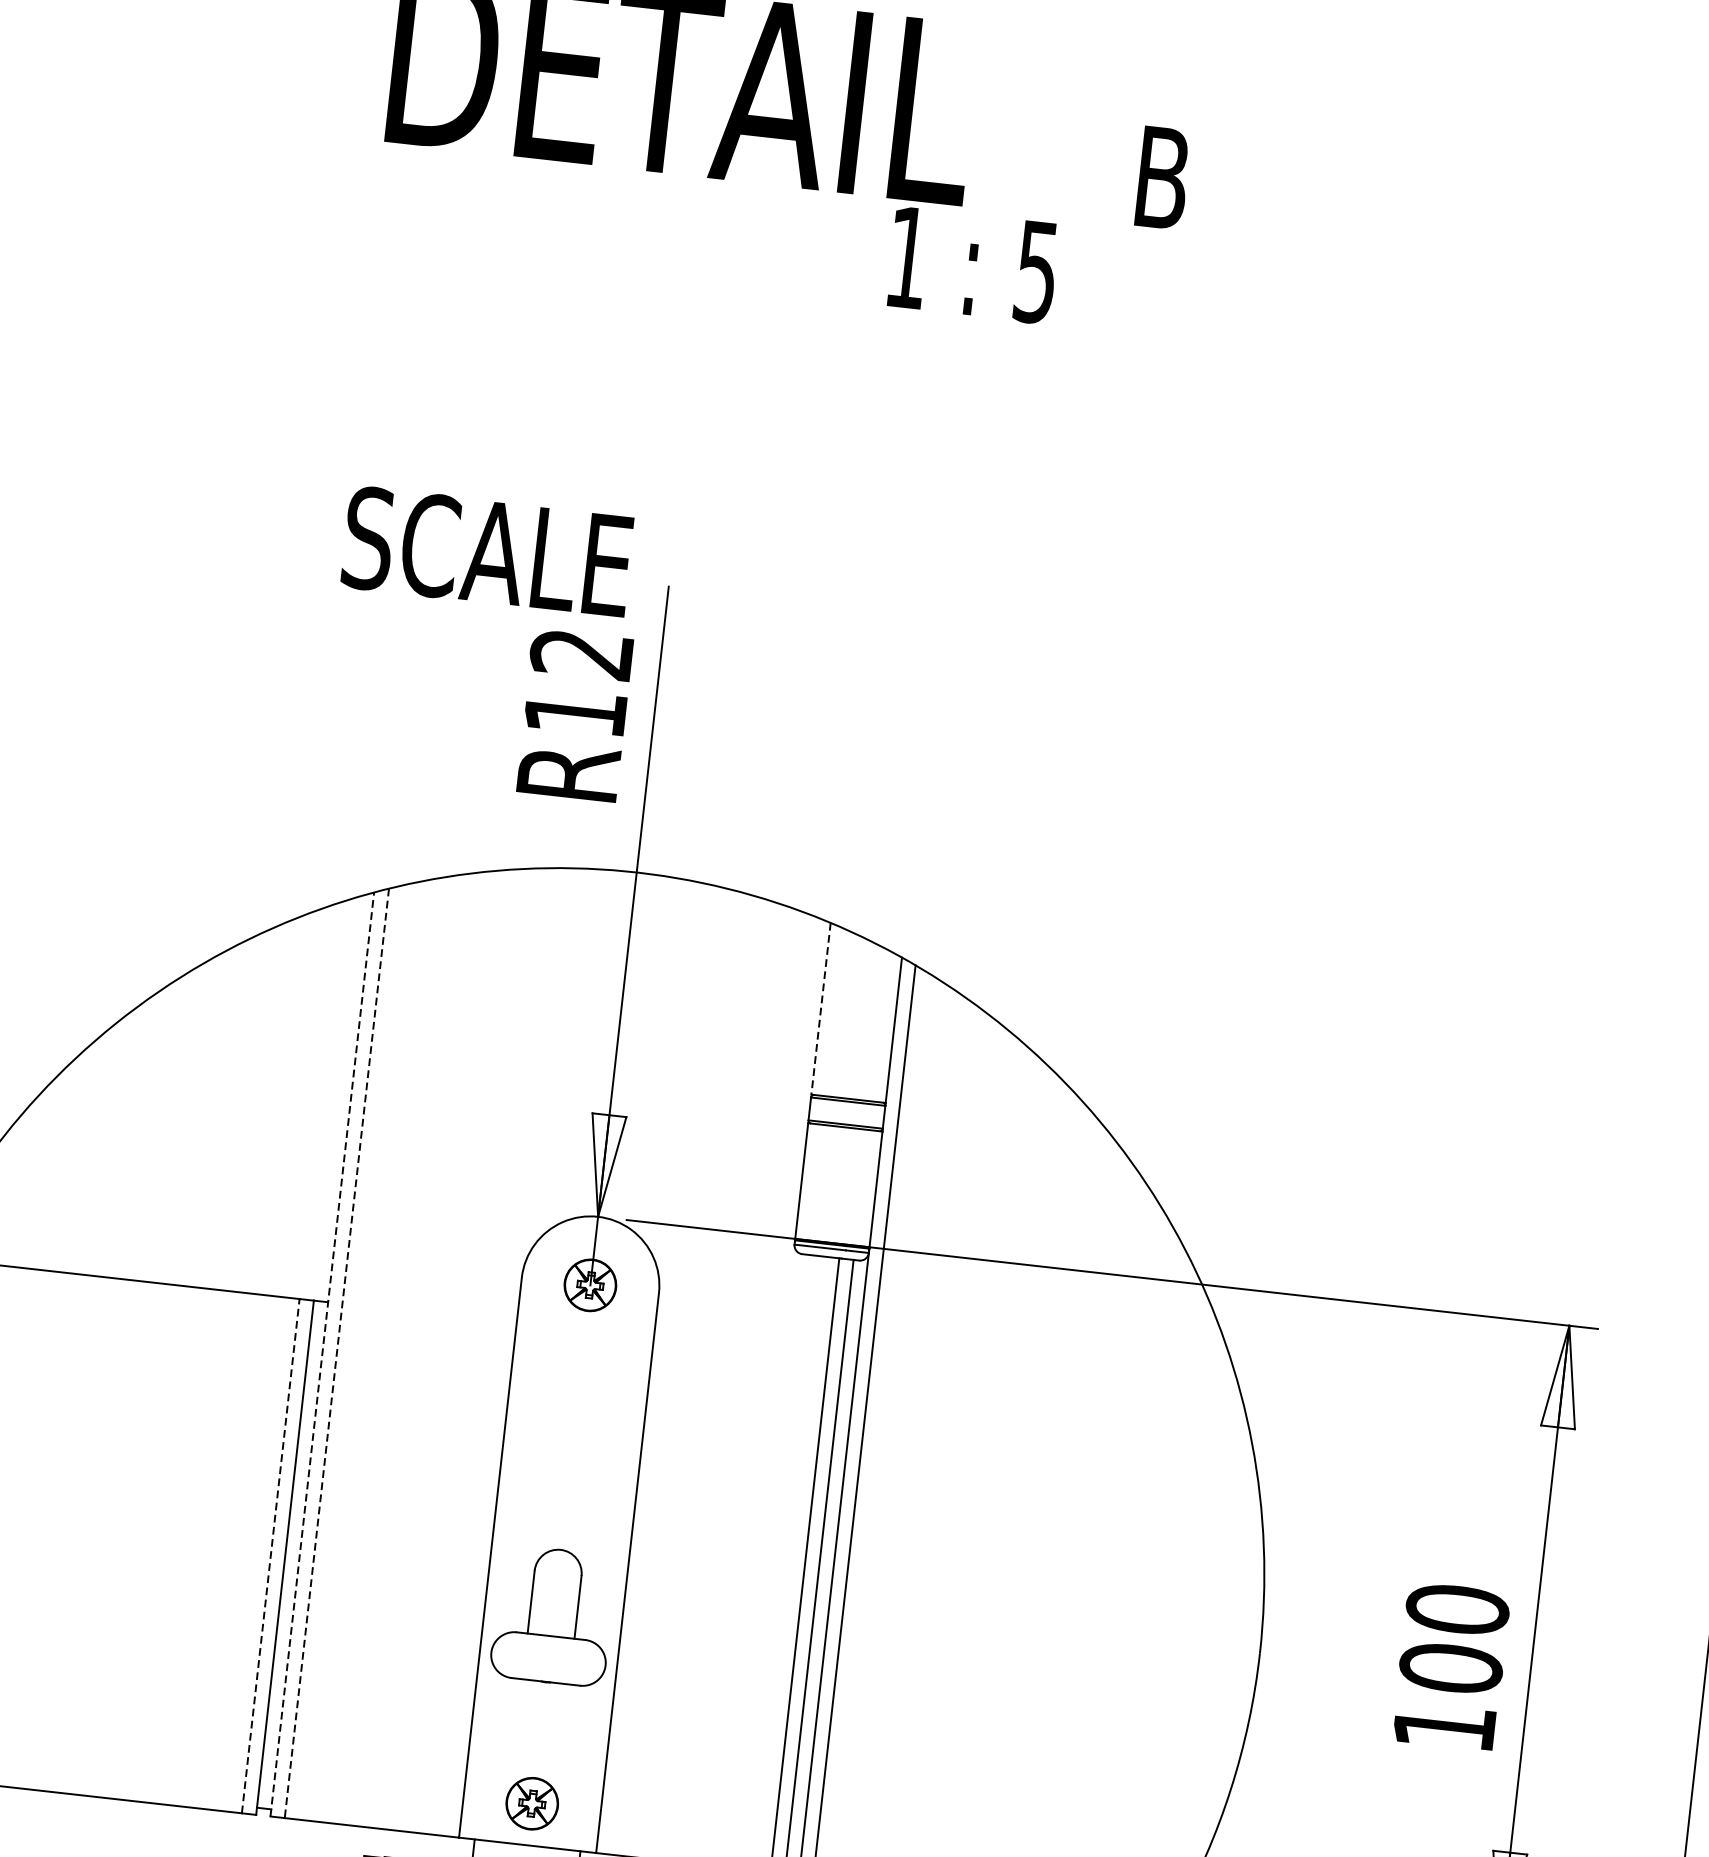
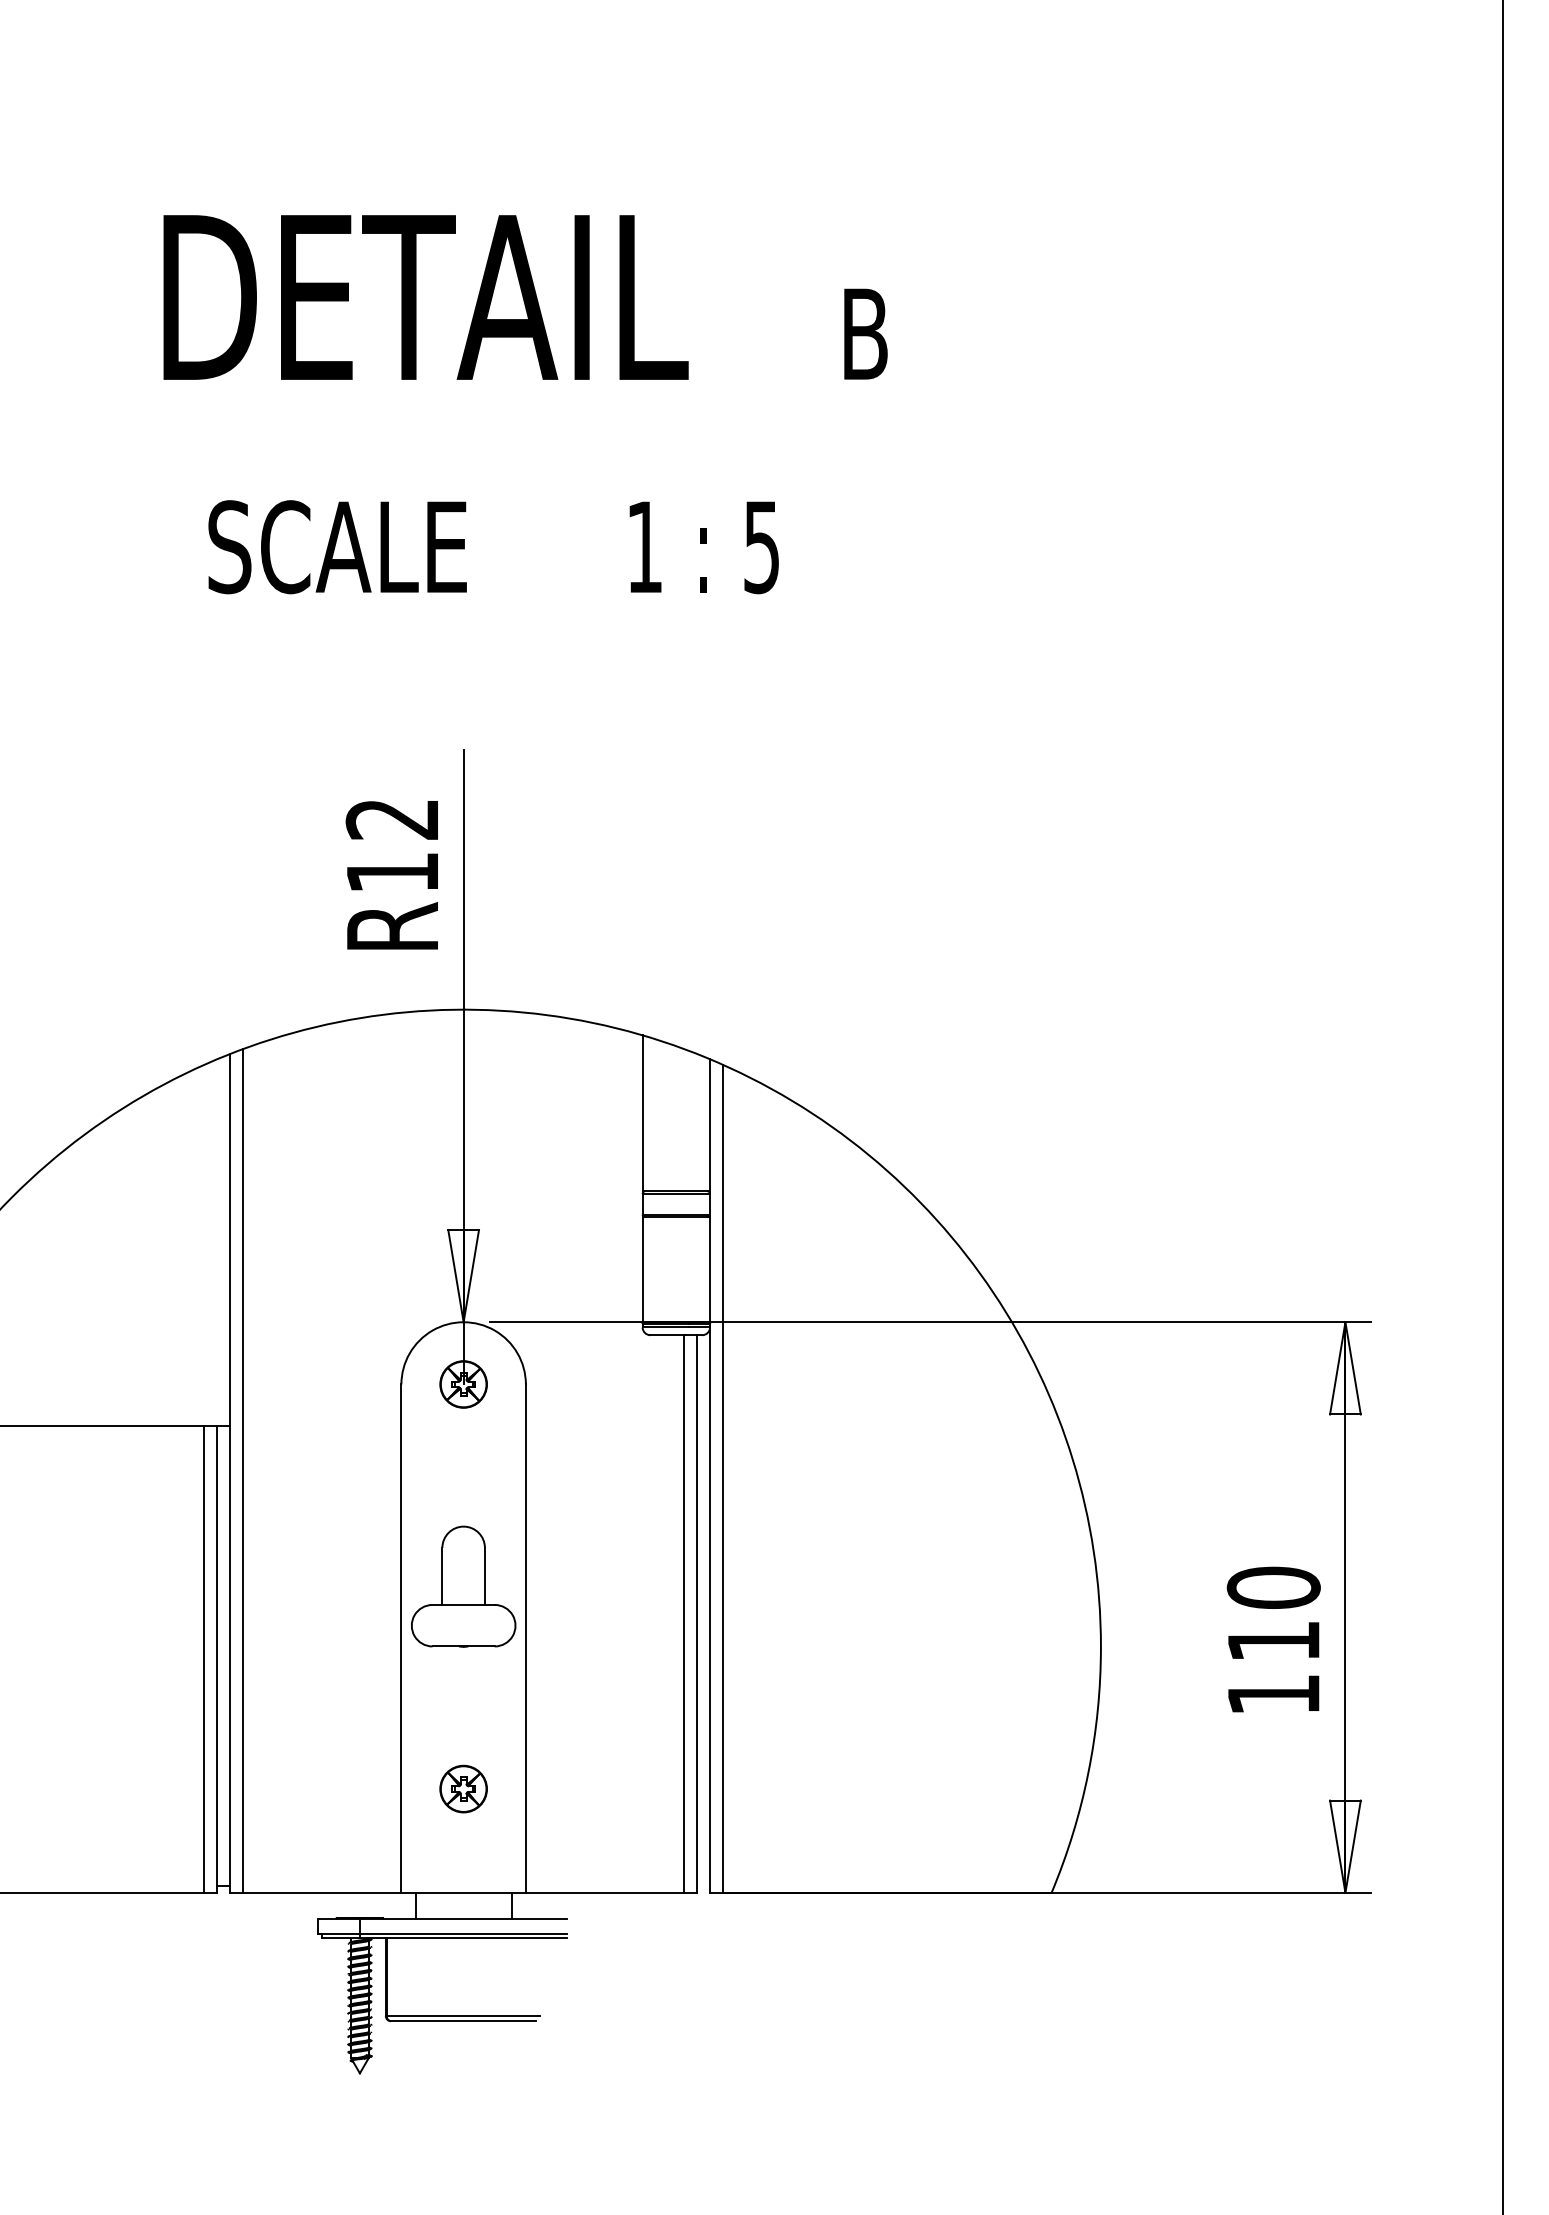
text: (972, 265) -> (703, 547), moved
text: (487, 552) -> (337, 547), moved
line: (820, 1008) -> (642, 1113), dashed -> solid
line: (337, 1352) -> (243, 1470), dashed -> solid
line: (322, 1353) -> (230, 1472), dashed -> solid
line: (271, 1555) -> (204, 1658), dashed -> solid
part: (553, 1615) -> (463, 1586), moved
text: (1450, 1668) -> (1273, 1641), 100 -> 110
part: (532, 1803) -> (463, 1788), moved

